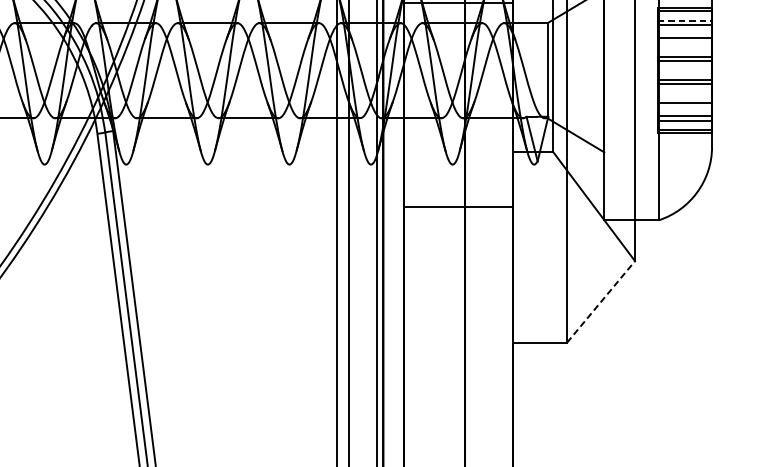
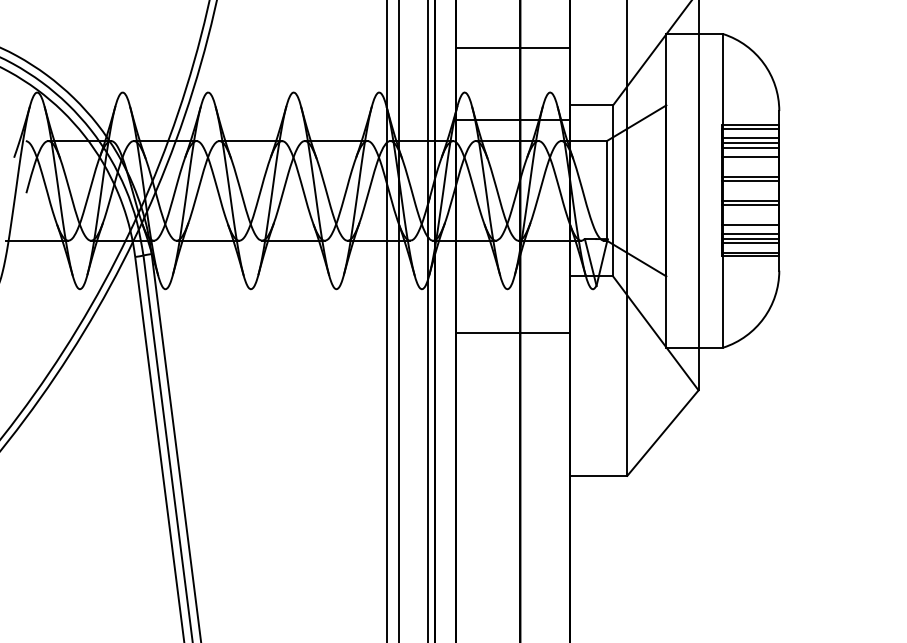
line: (685, 20) -> (751, 138), dashed -> solid
line: (684, 30) -> (750, 148), added
line: (684, 111) -> (750, 233), added
line: (600, 302) -> (662, 433), dashed -> solid

